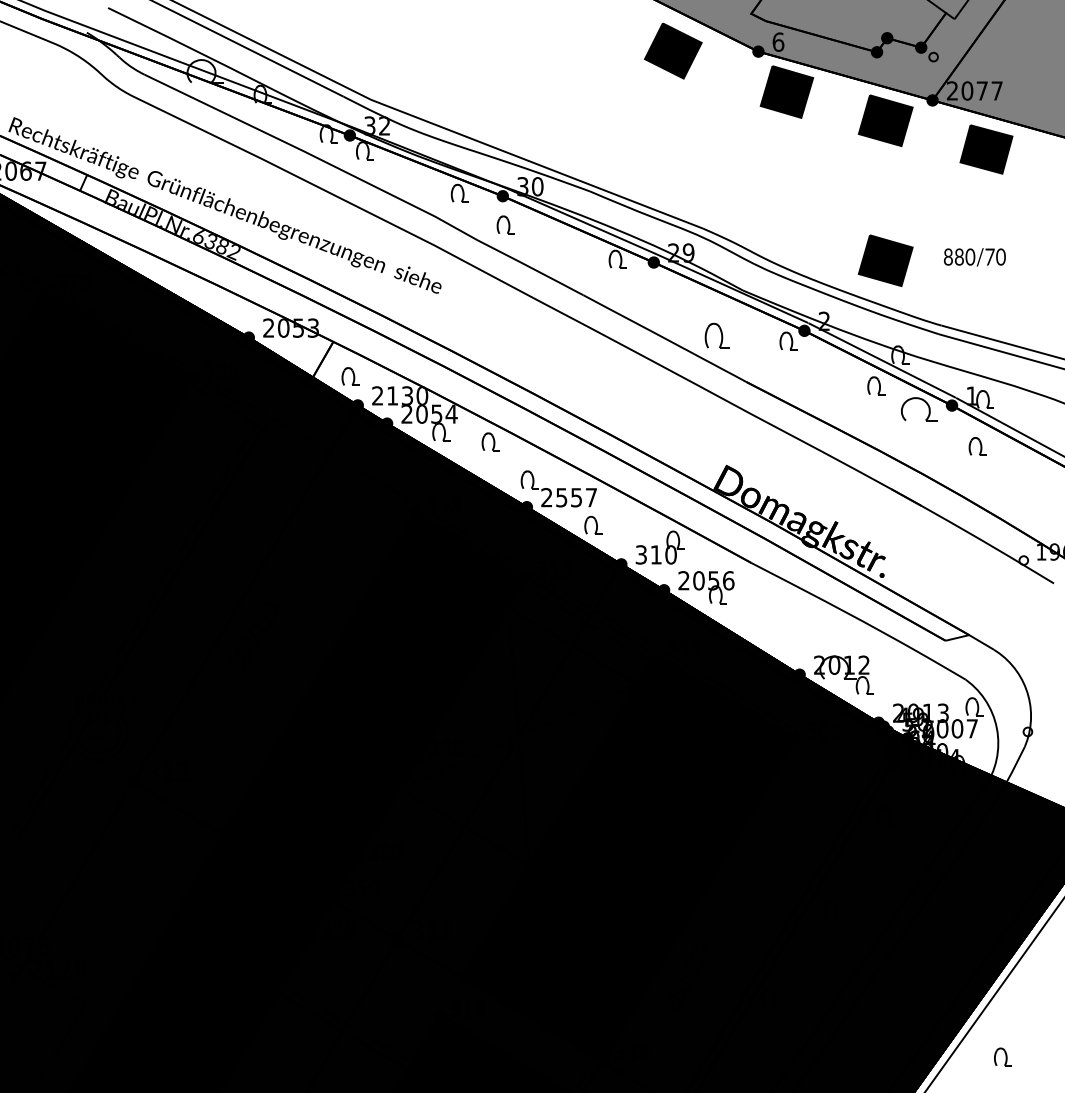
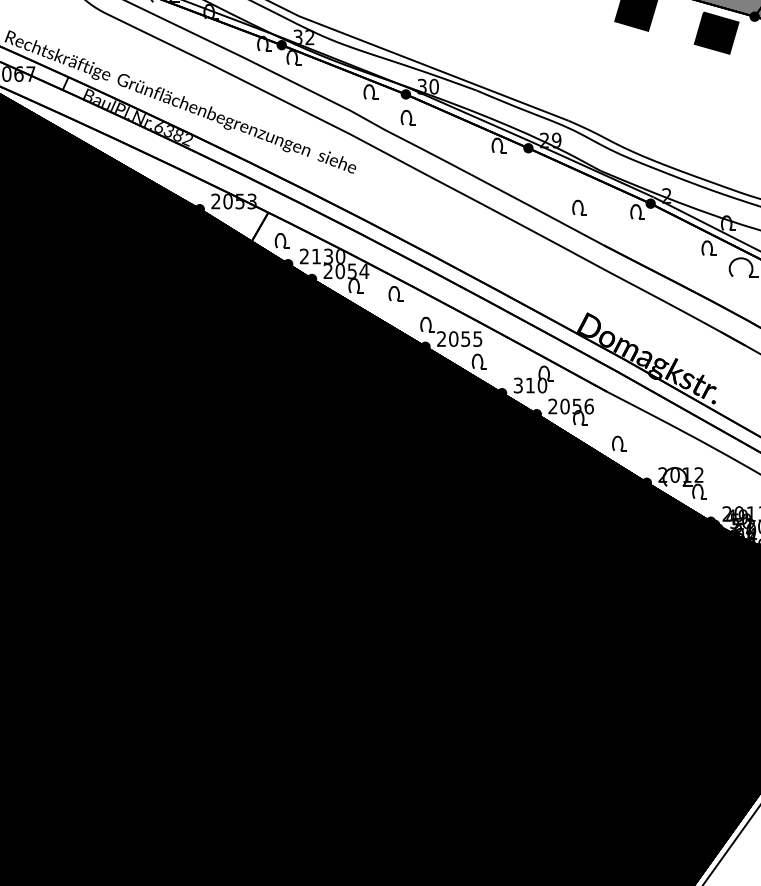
part: (885, 260) -> (716, 146), removed
part: (716, 335) -> (579, 207), size x0.71
text: (576, 497) -> (465, 338), 2557 -> 2055
part: (765, 626) -> (619, 443), added

